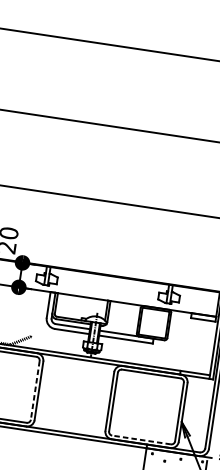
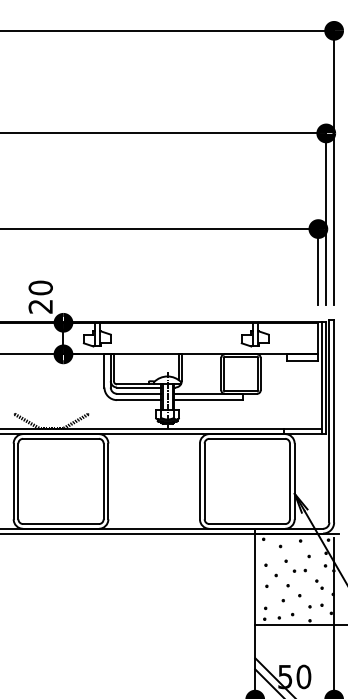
line: (35, 390) -> (103, 481), dashed -> solid
line: (141, 440) -> (247, 524), dashed -> solid

